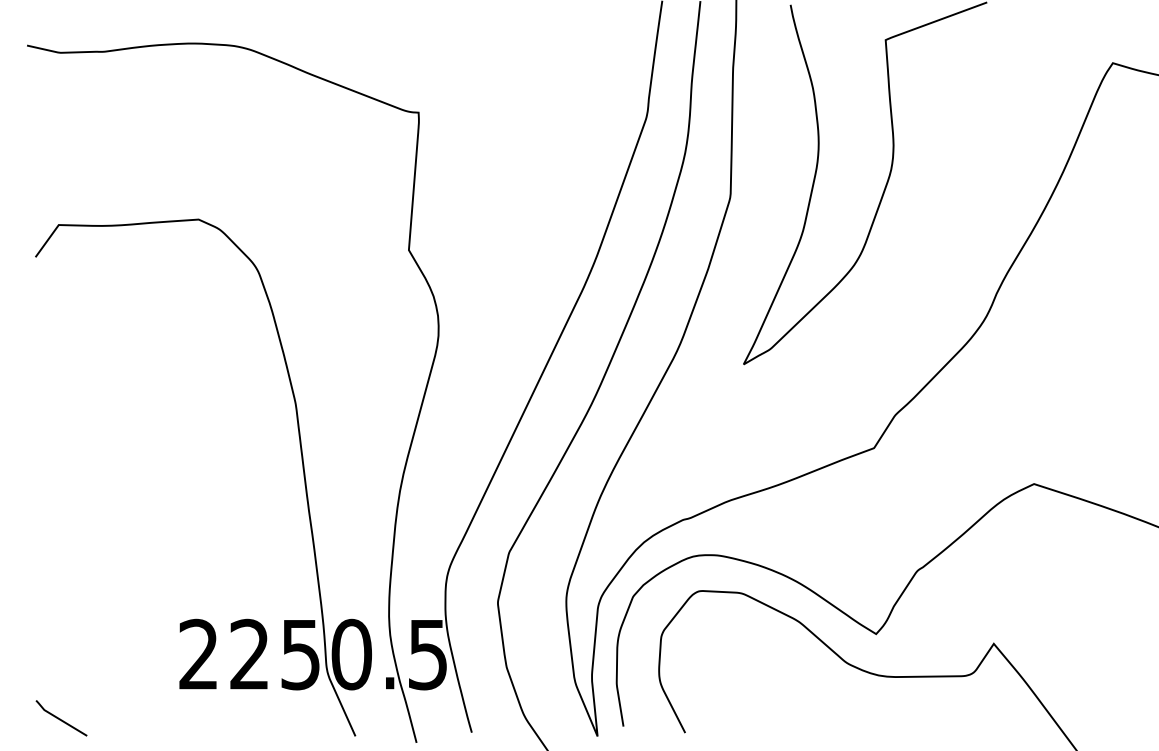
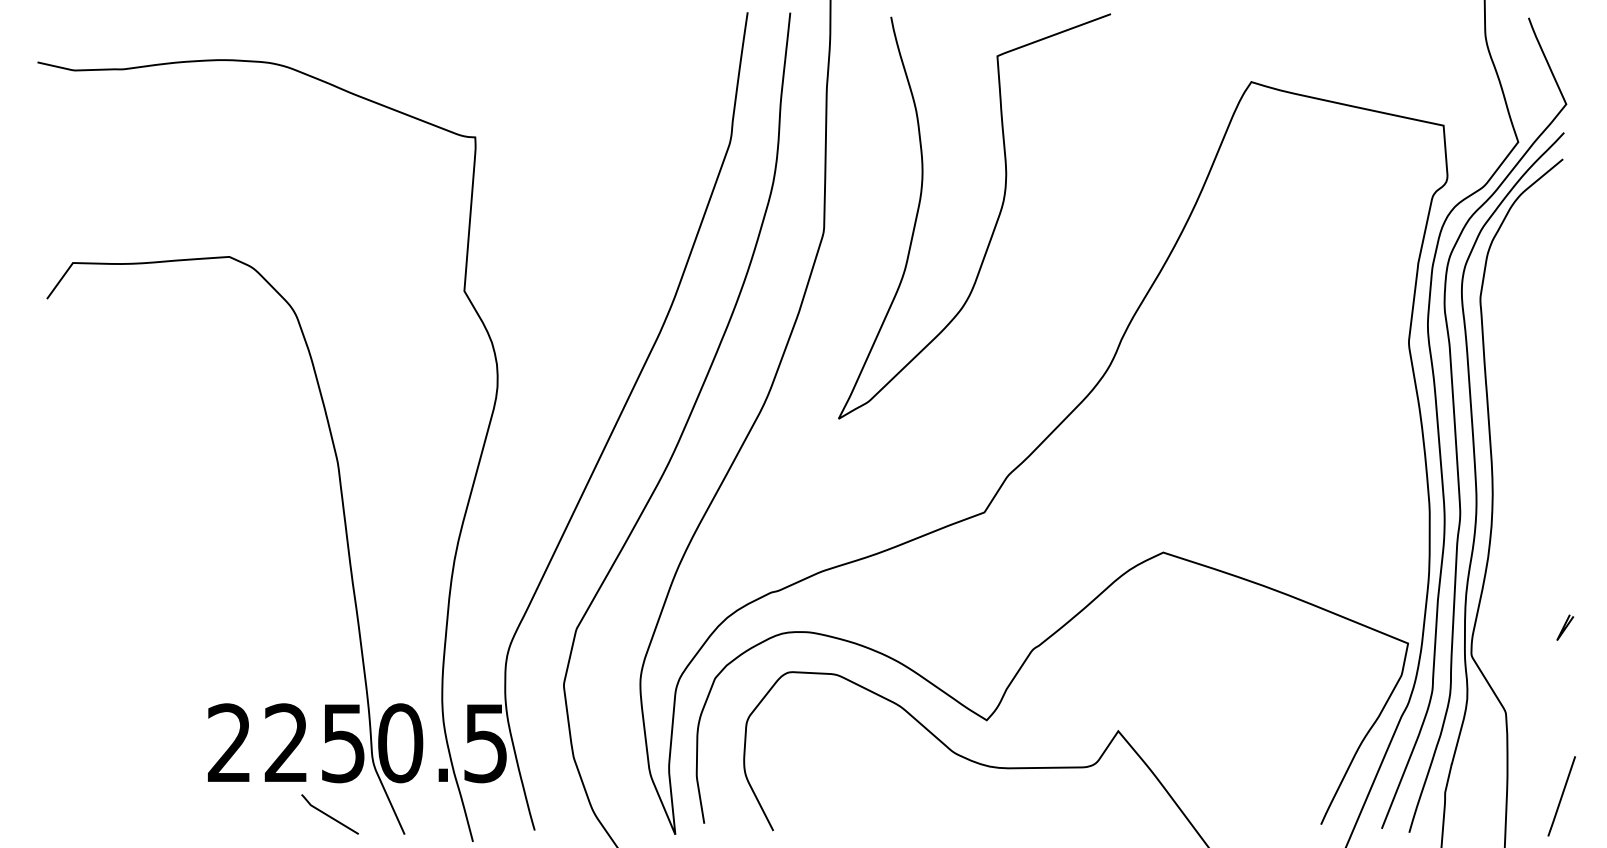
curve: (60, 718) -> (328, 814), moved

